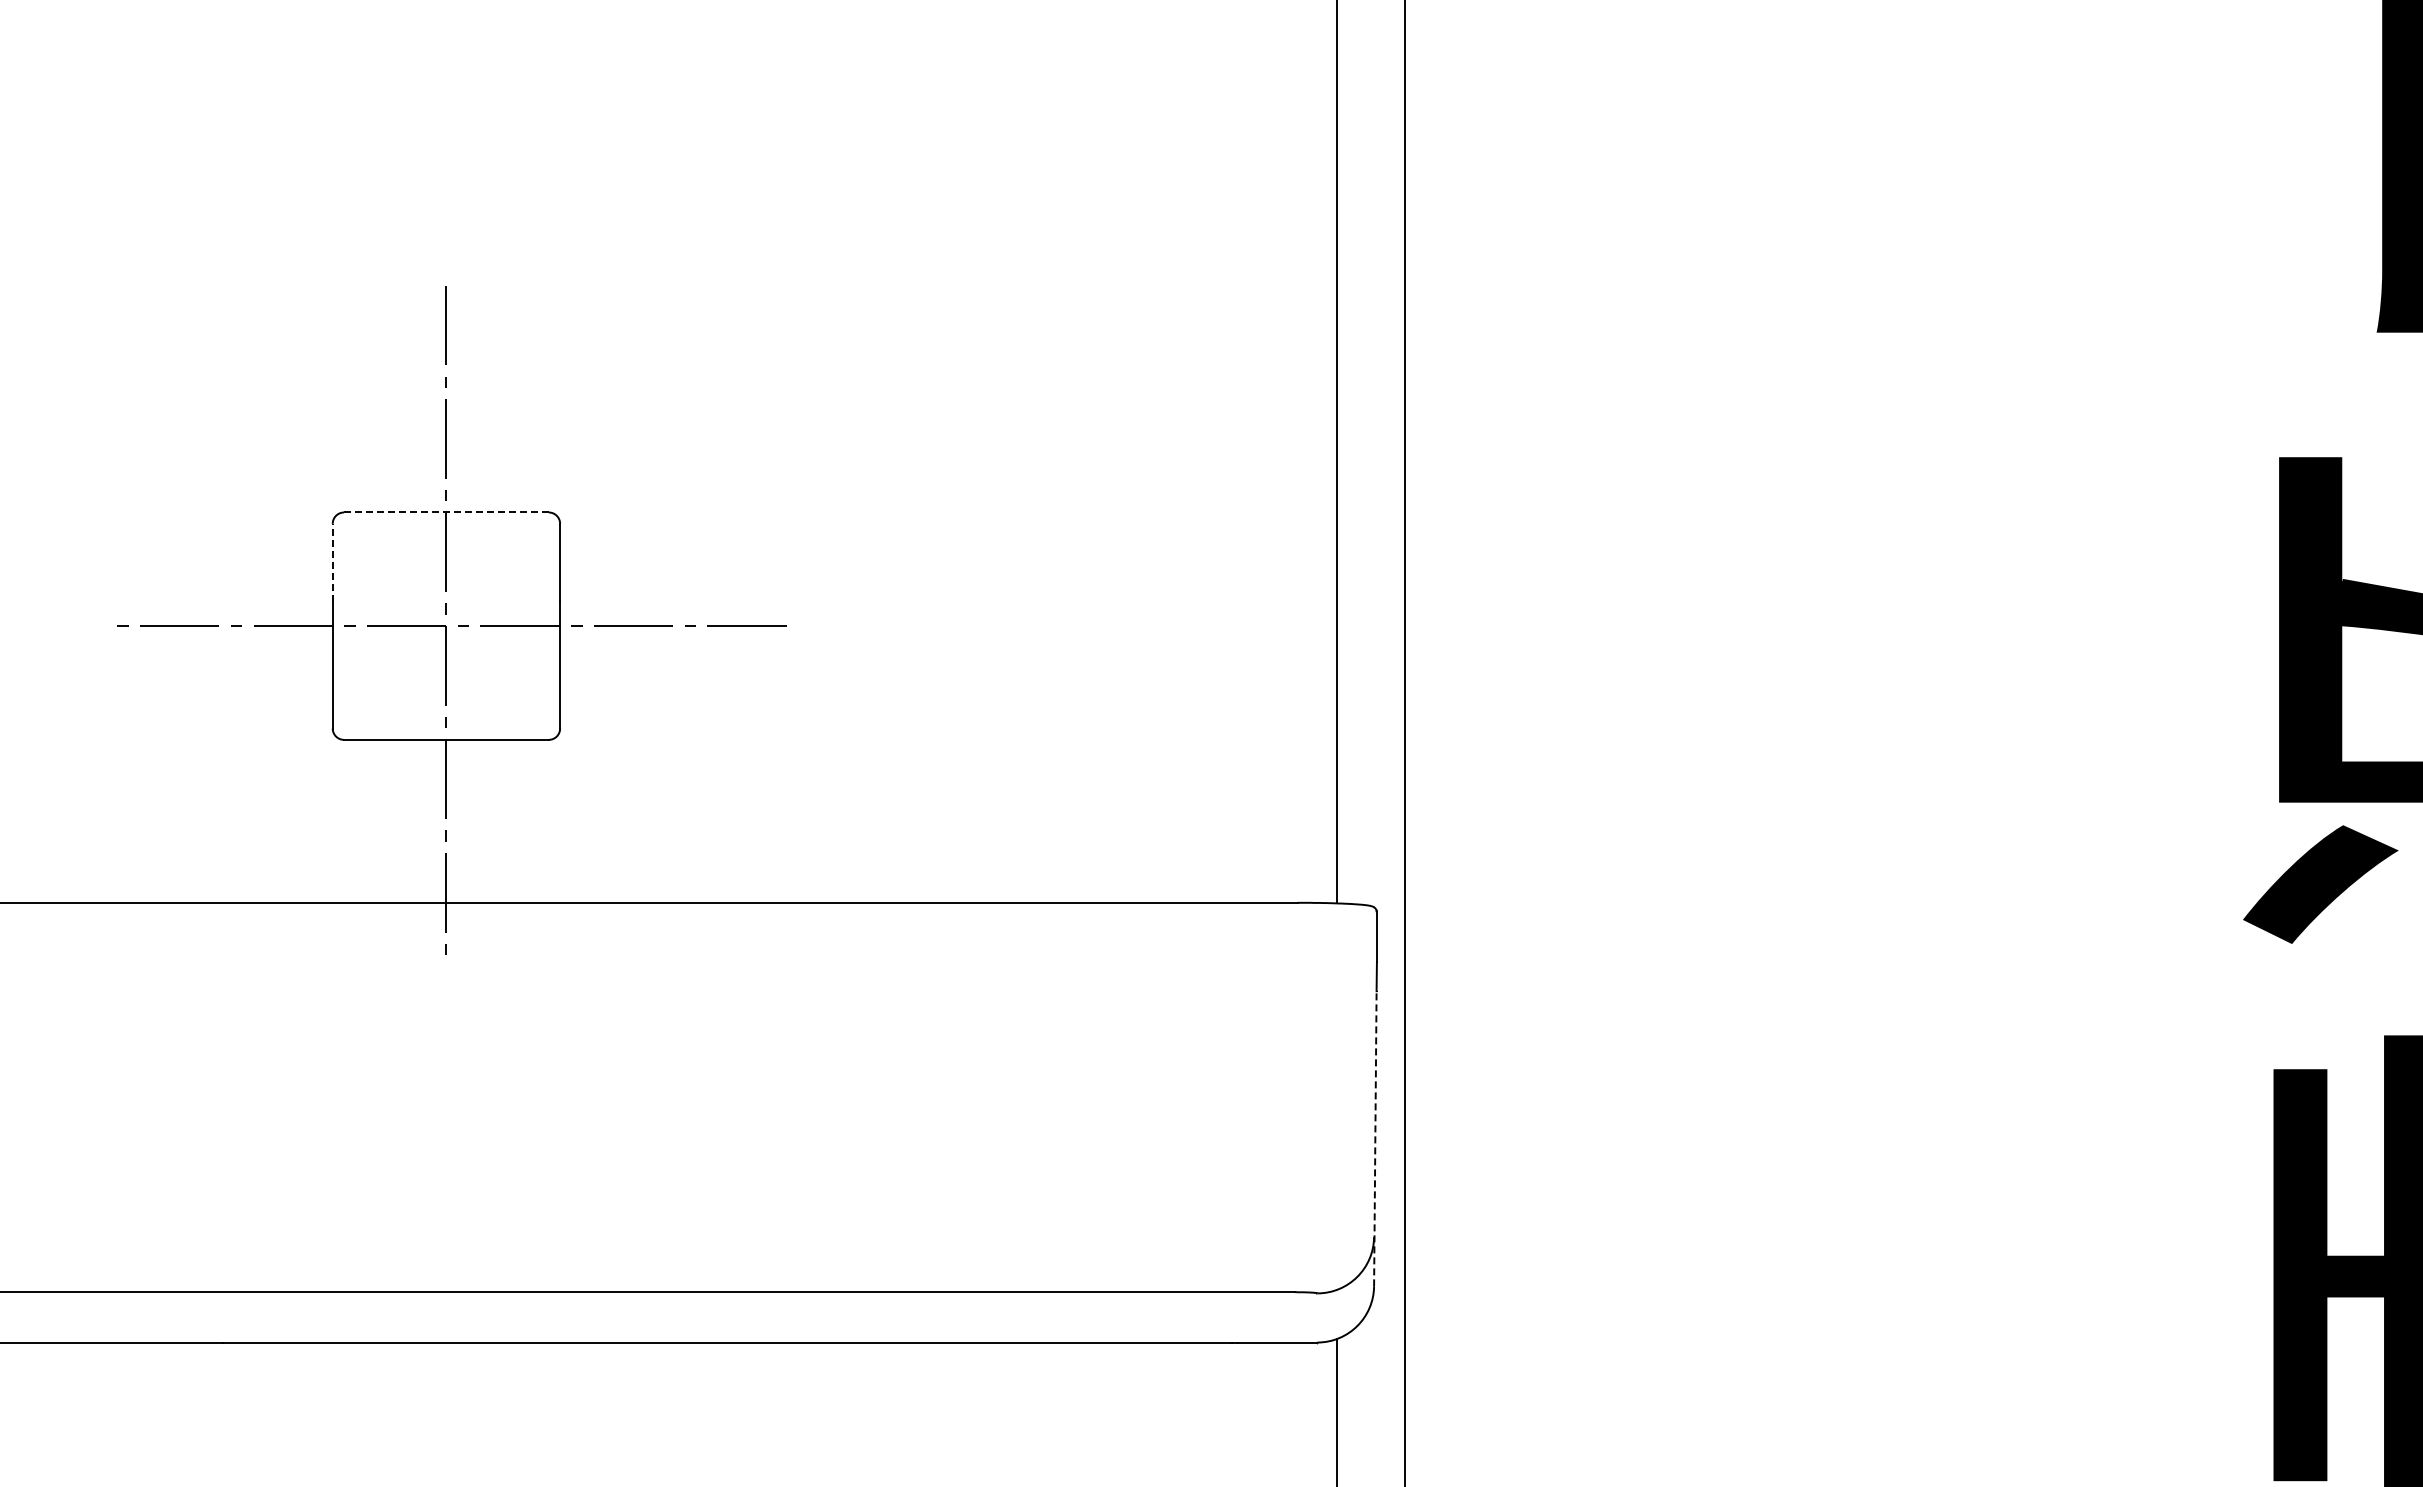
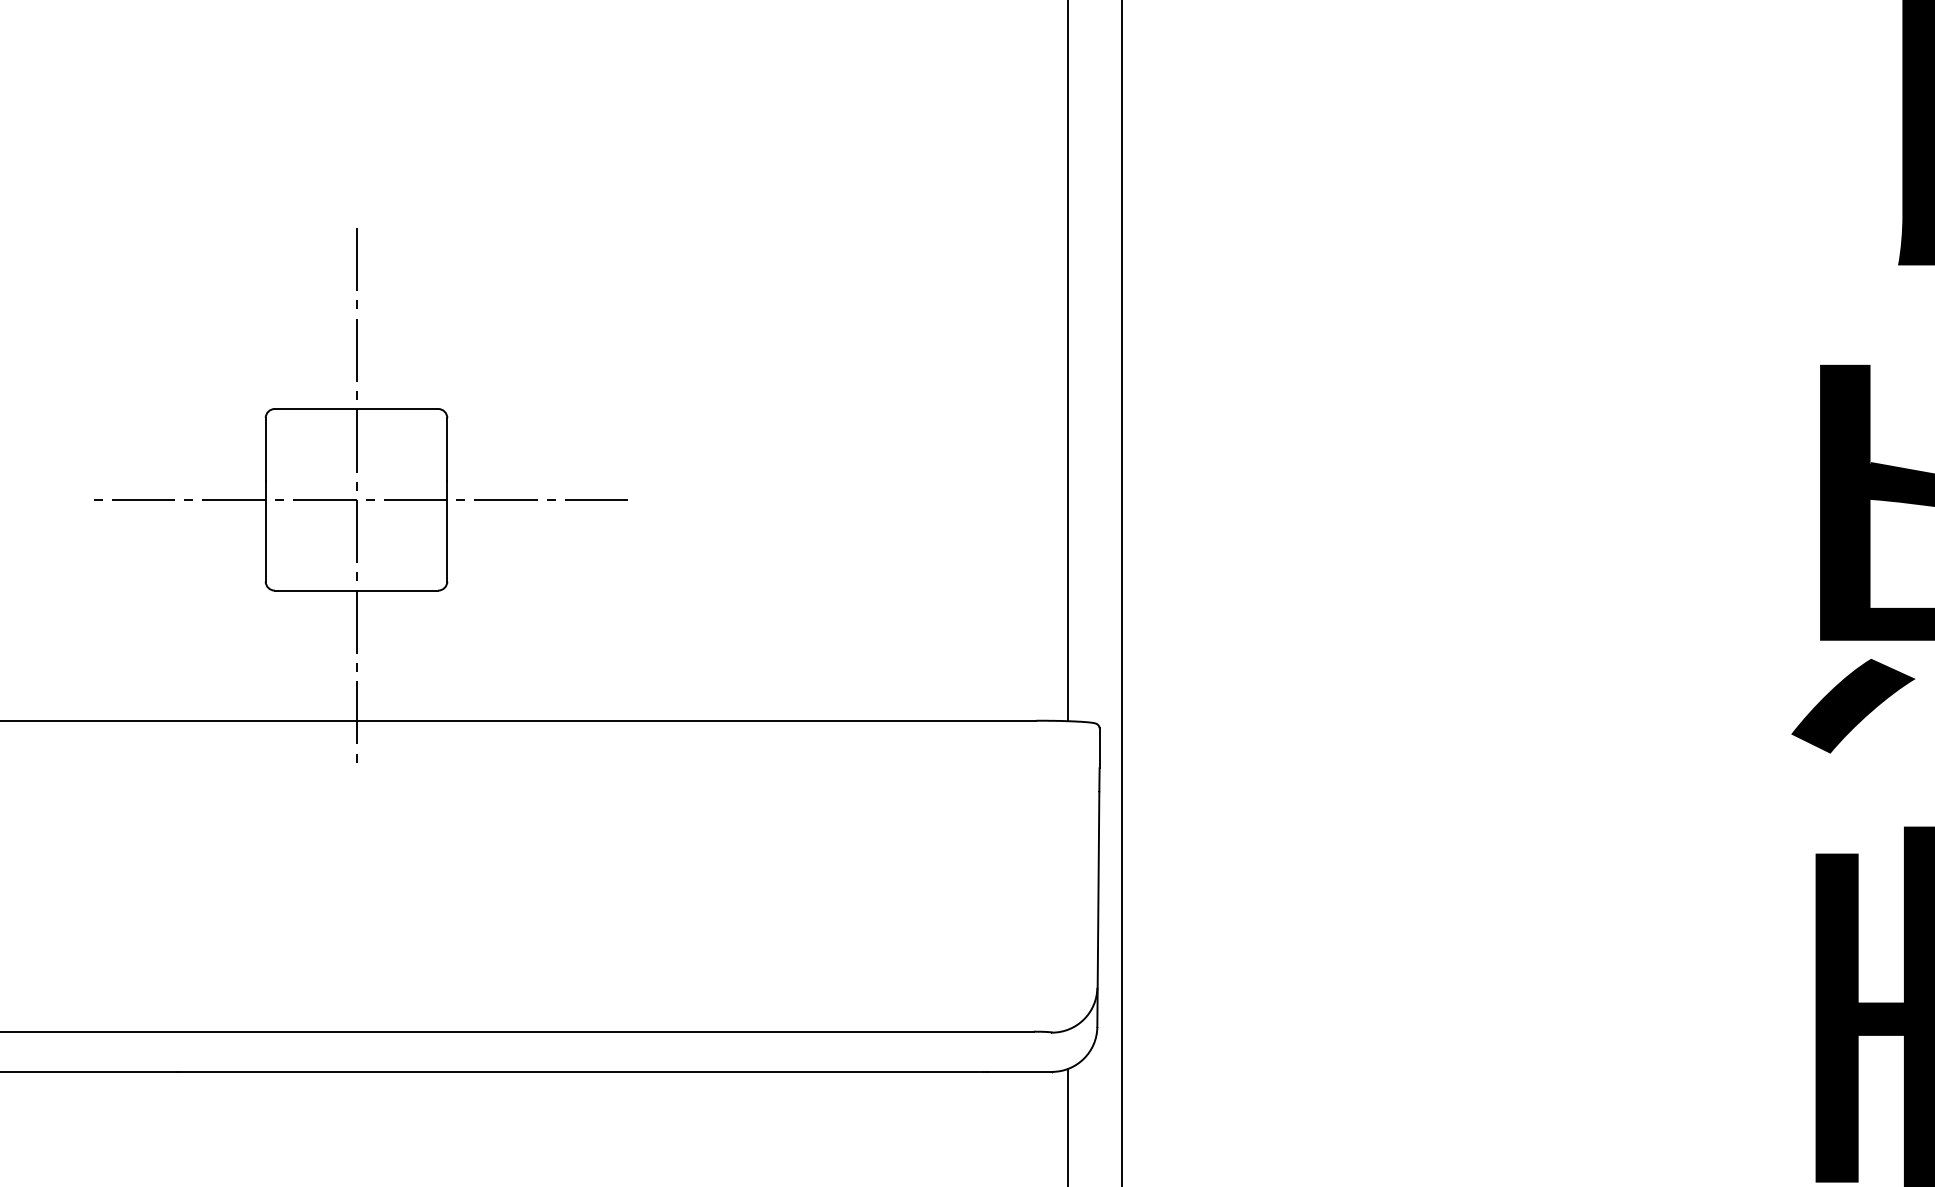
line: (446, 512) -> (356, 409), dashed -> solid
line: (332, 562) -> (265, 448), dashed -> solid
line: (1375, 1138) -> (1098, 908), dashed -> solid

